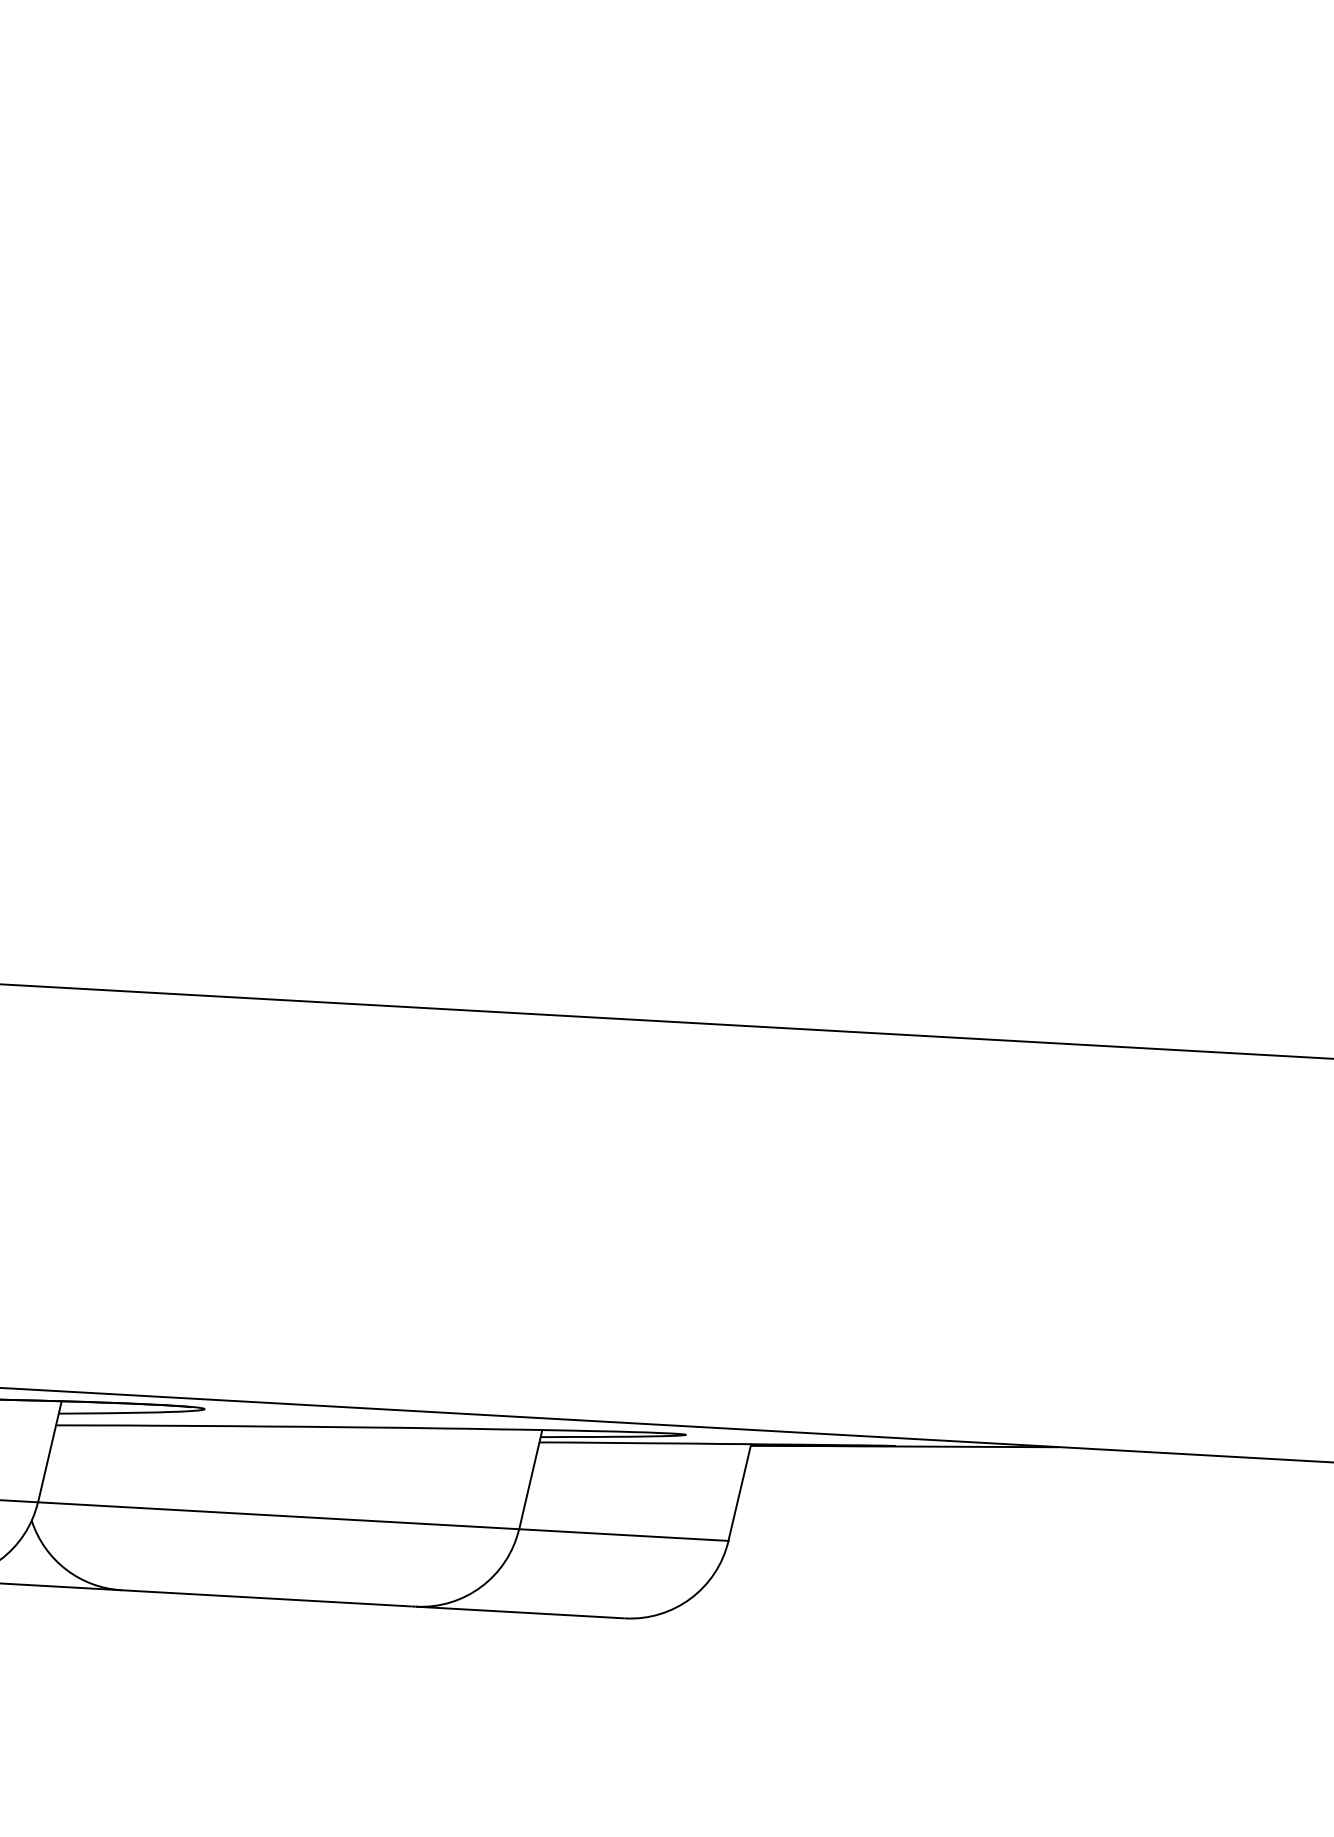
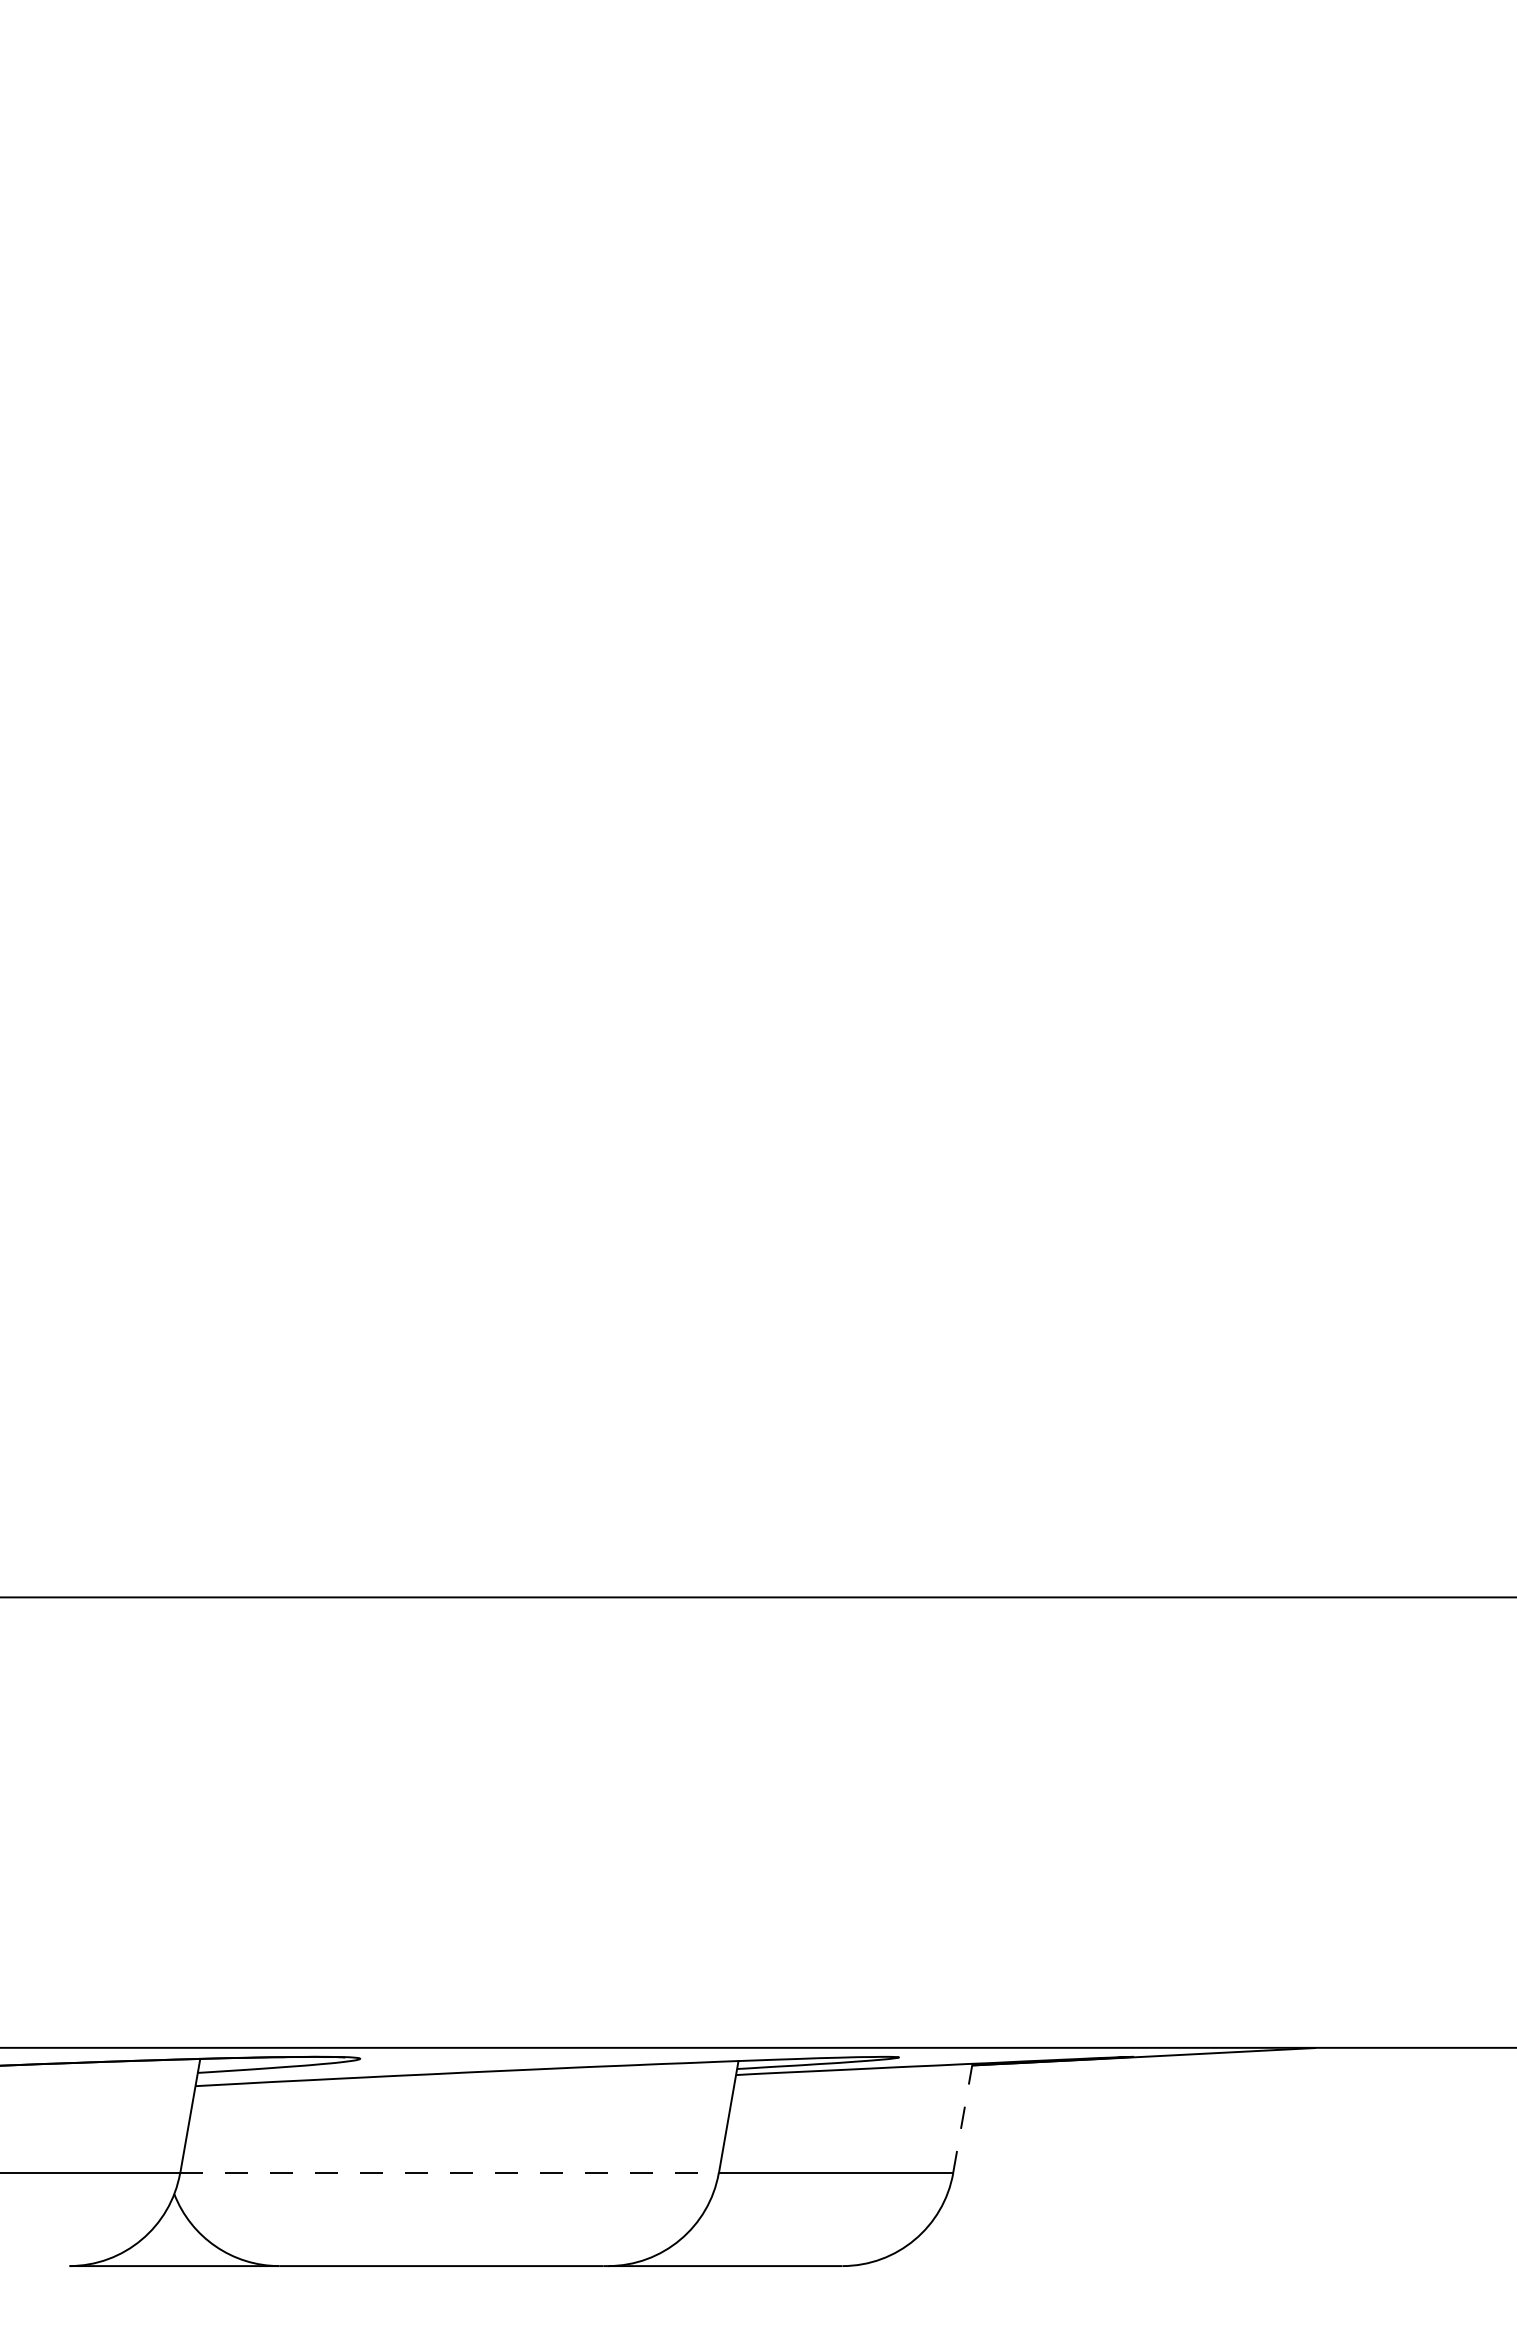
line: (739, 1492) -> (962, 2118), solid -> dashed
line: (279, 1516) -> (450, 2173), solid -> dashed

